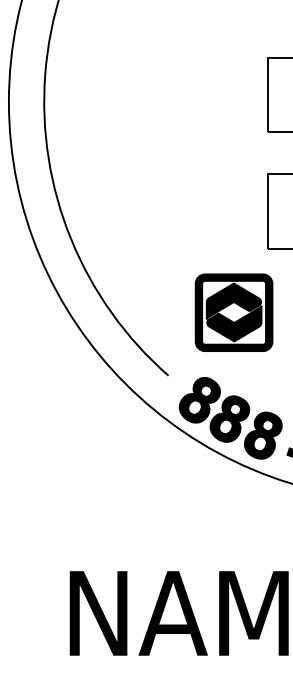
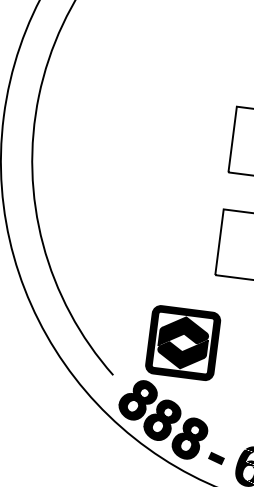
part: (233, 312) -> (182, 342), moved

